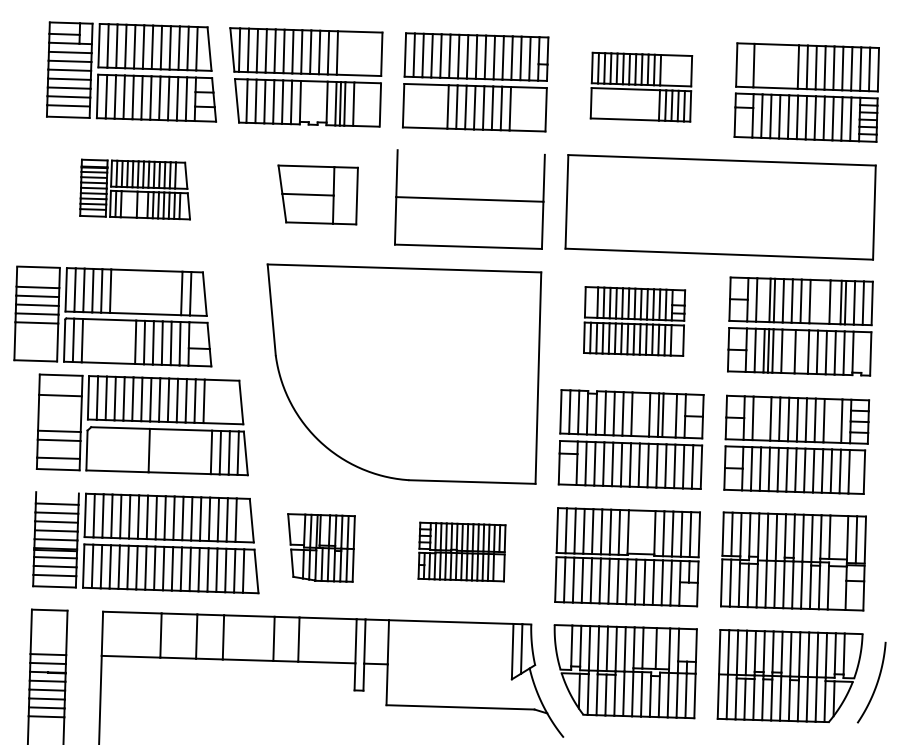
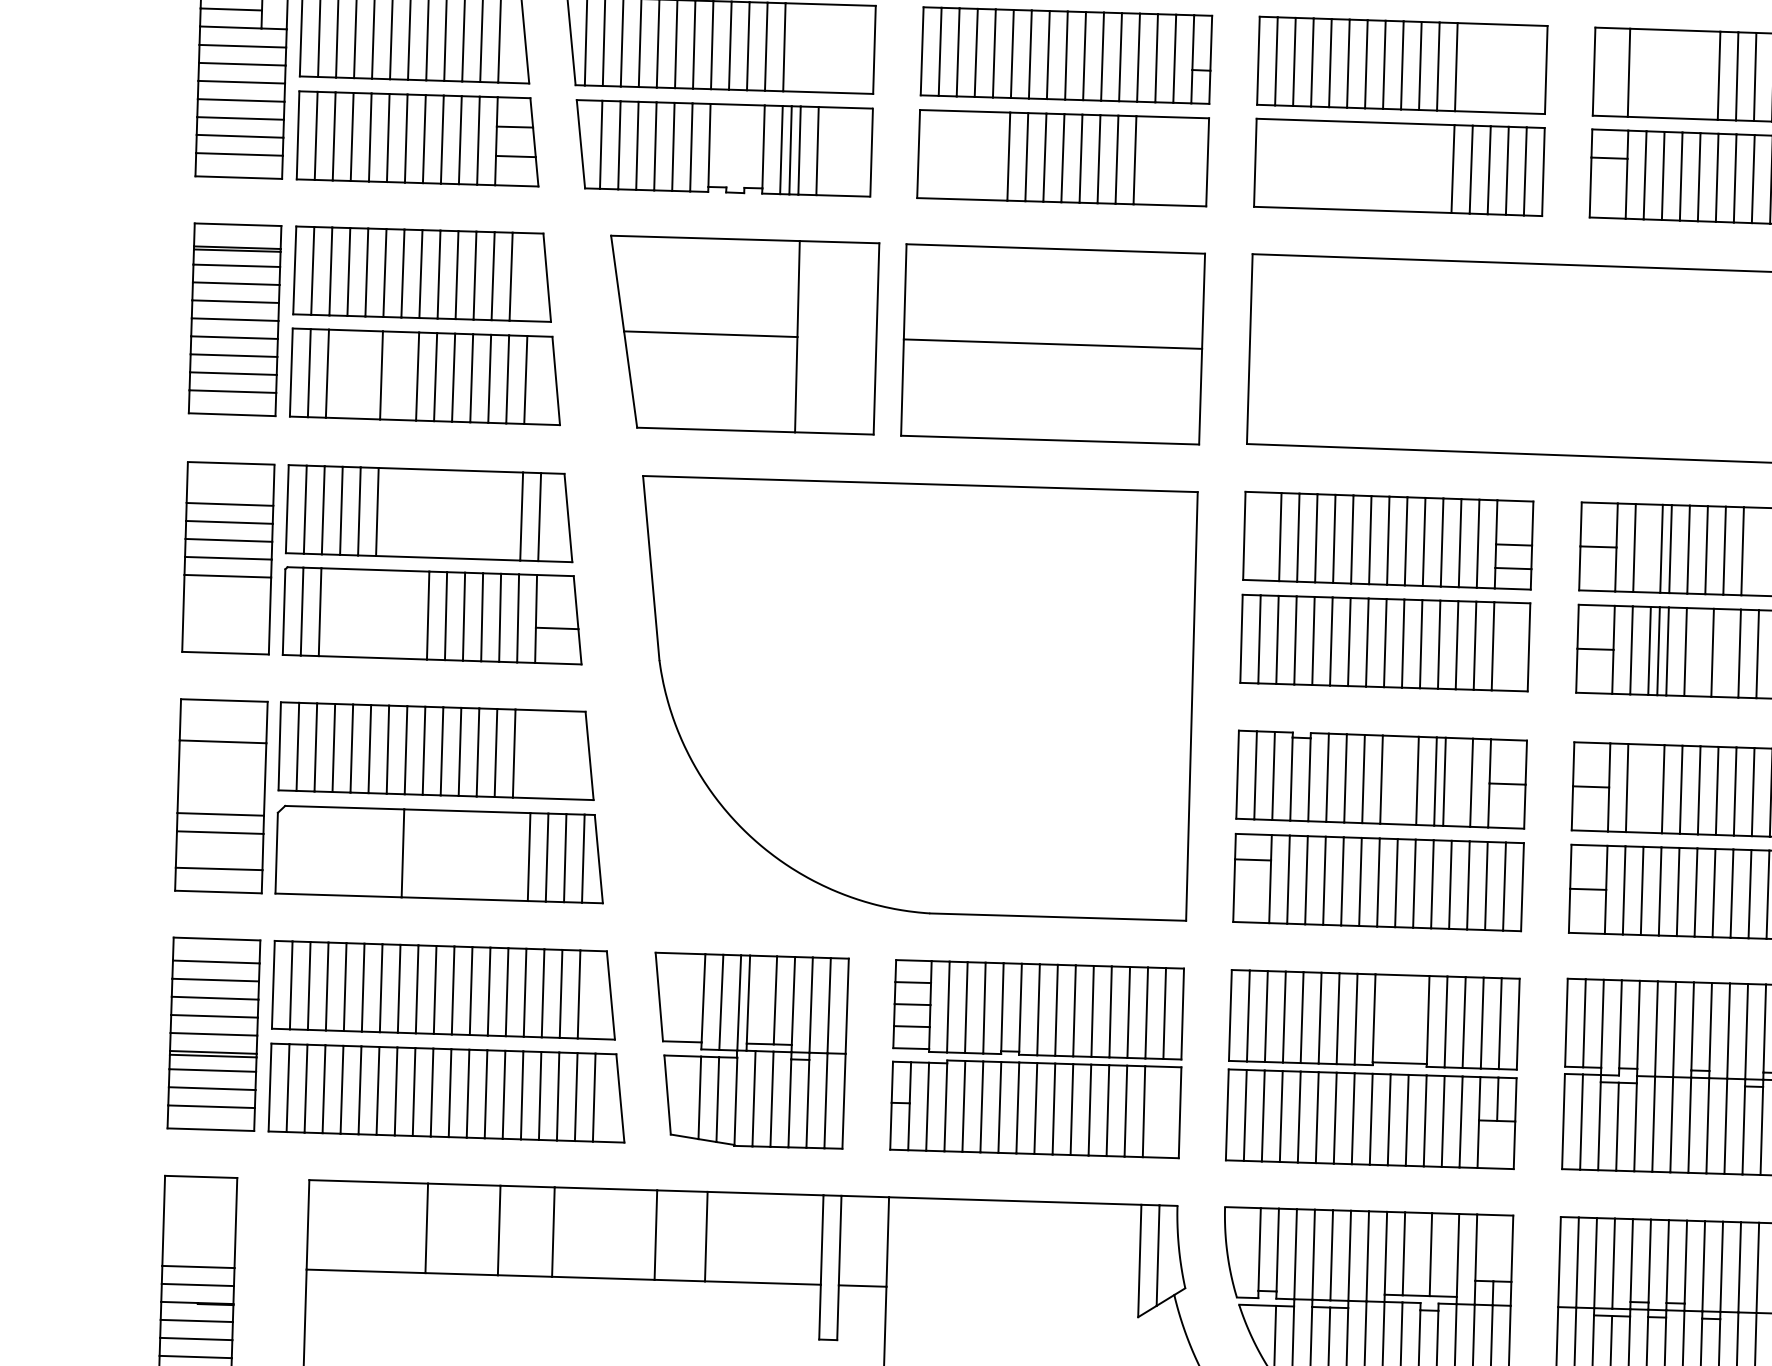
part: (641, 87) -> (1400, 117), size x1.43
line: (470, 152) -> (1054, 248), added
part: (134, 189) -> (373, 323), size x1.67
part: (318, 194) -> (746, 334), size x1.67
part: (112, 316) -> (381, 563), moved
part: (634, 321) -> (1386, 591), size x1.43
line: (57, 492) -> (216, 938), added
part: (321, 547) -> (752, 1049), size x1.43
part: (461, 551) -> (1036, 1057), size x1.67

